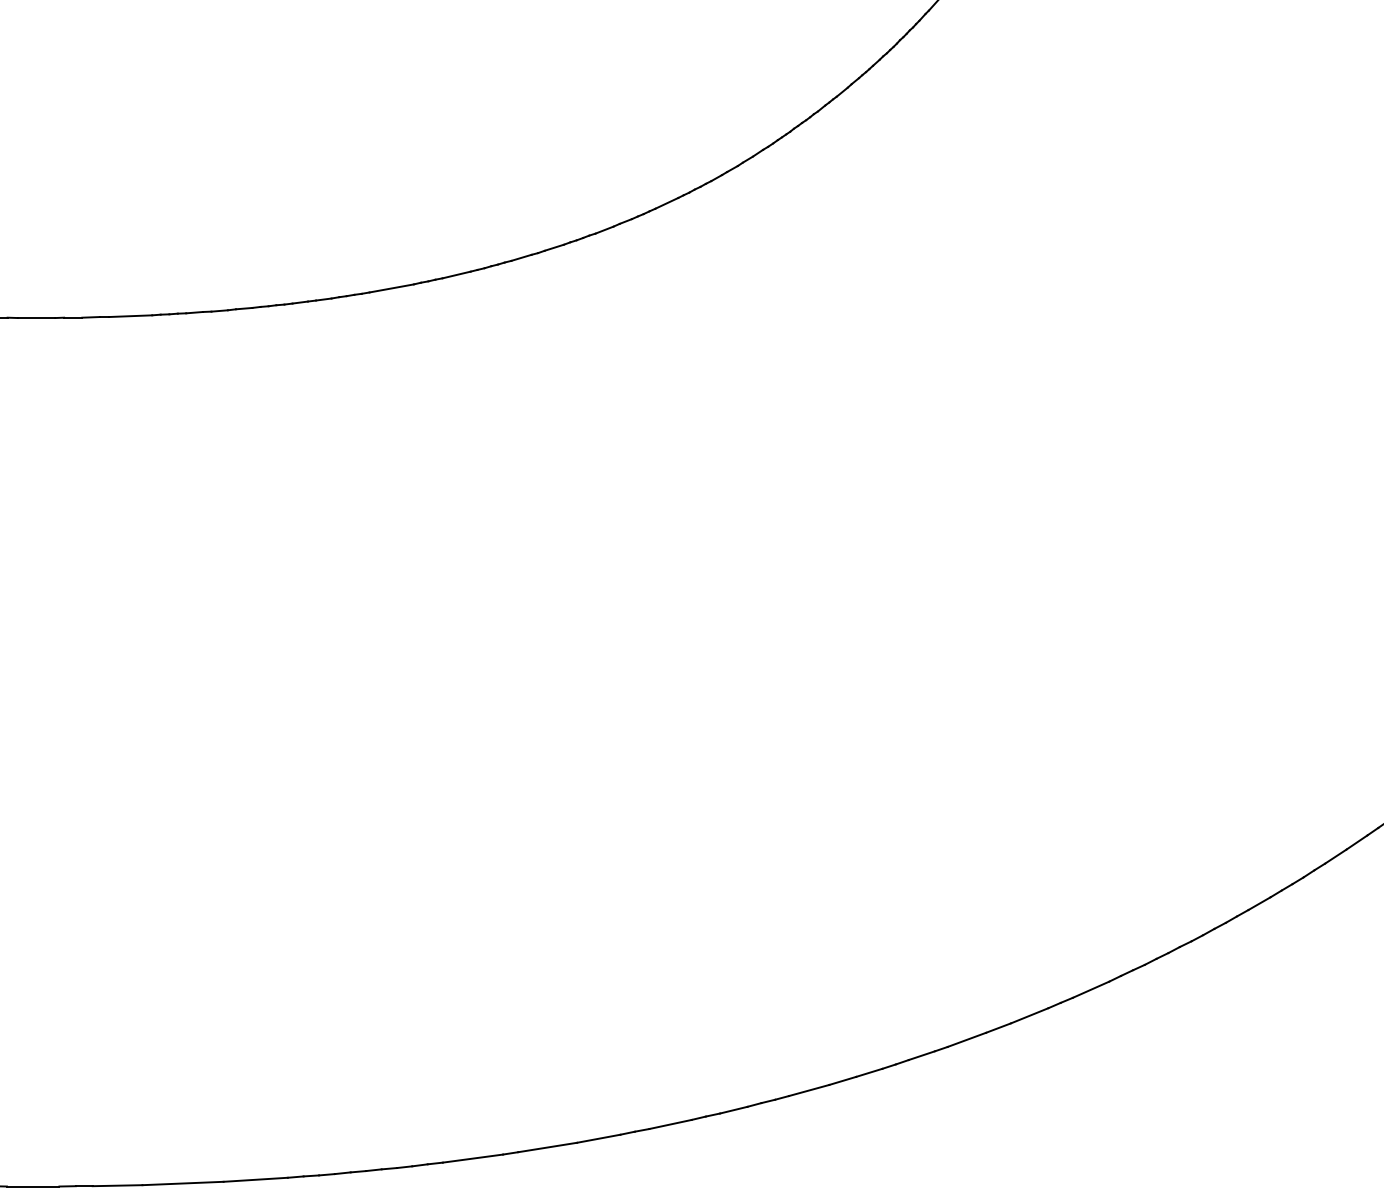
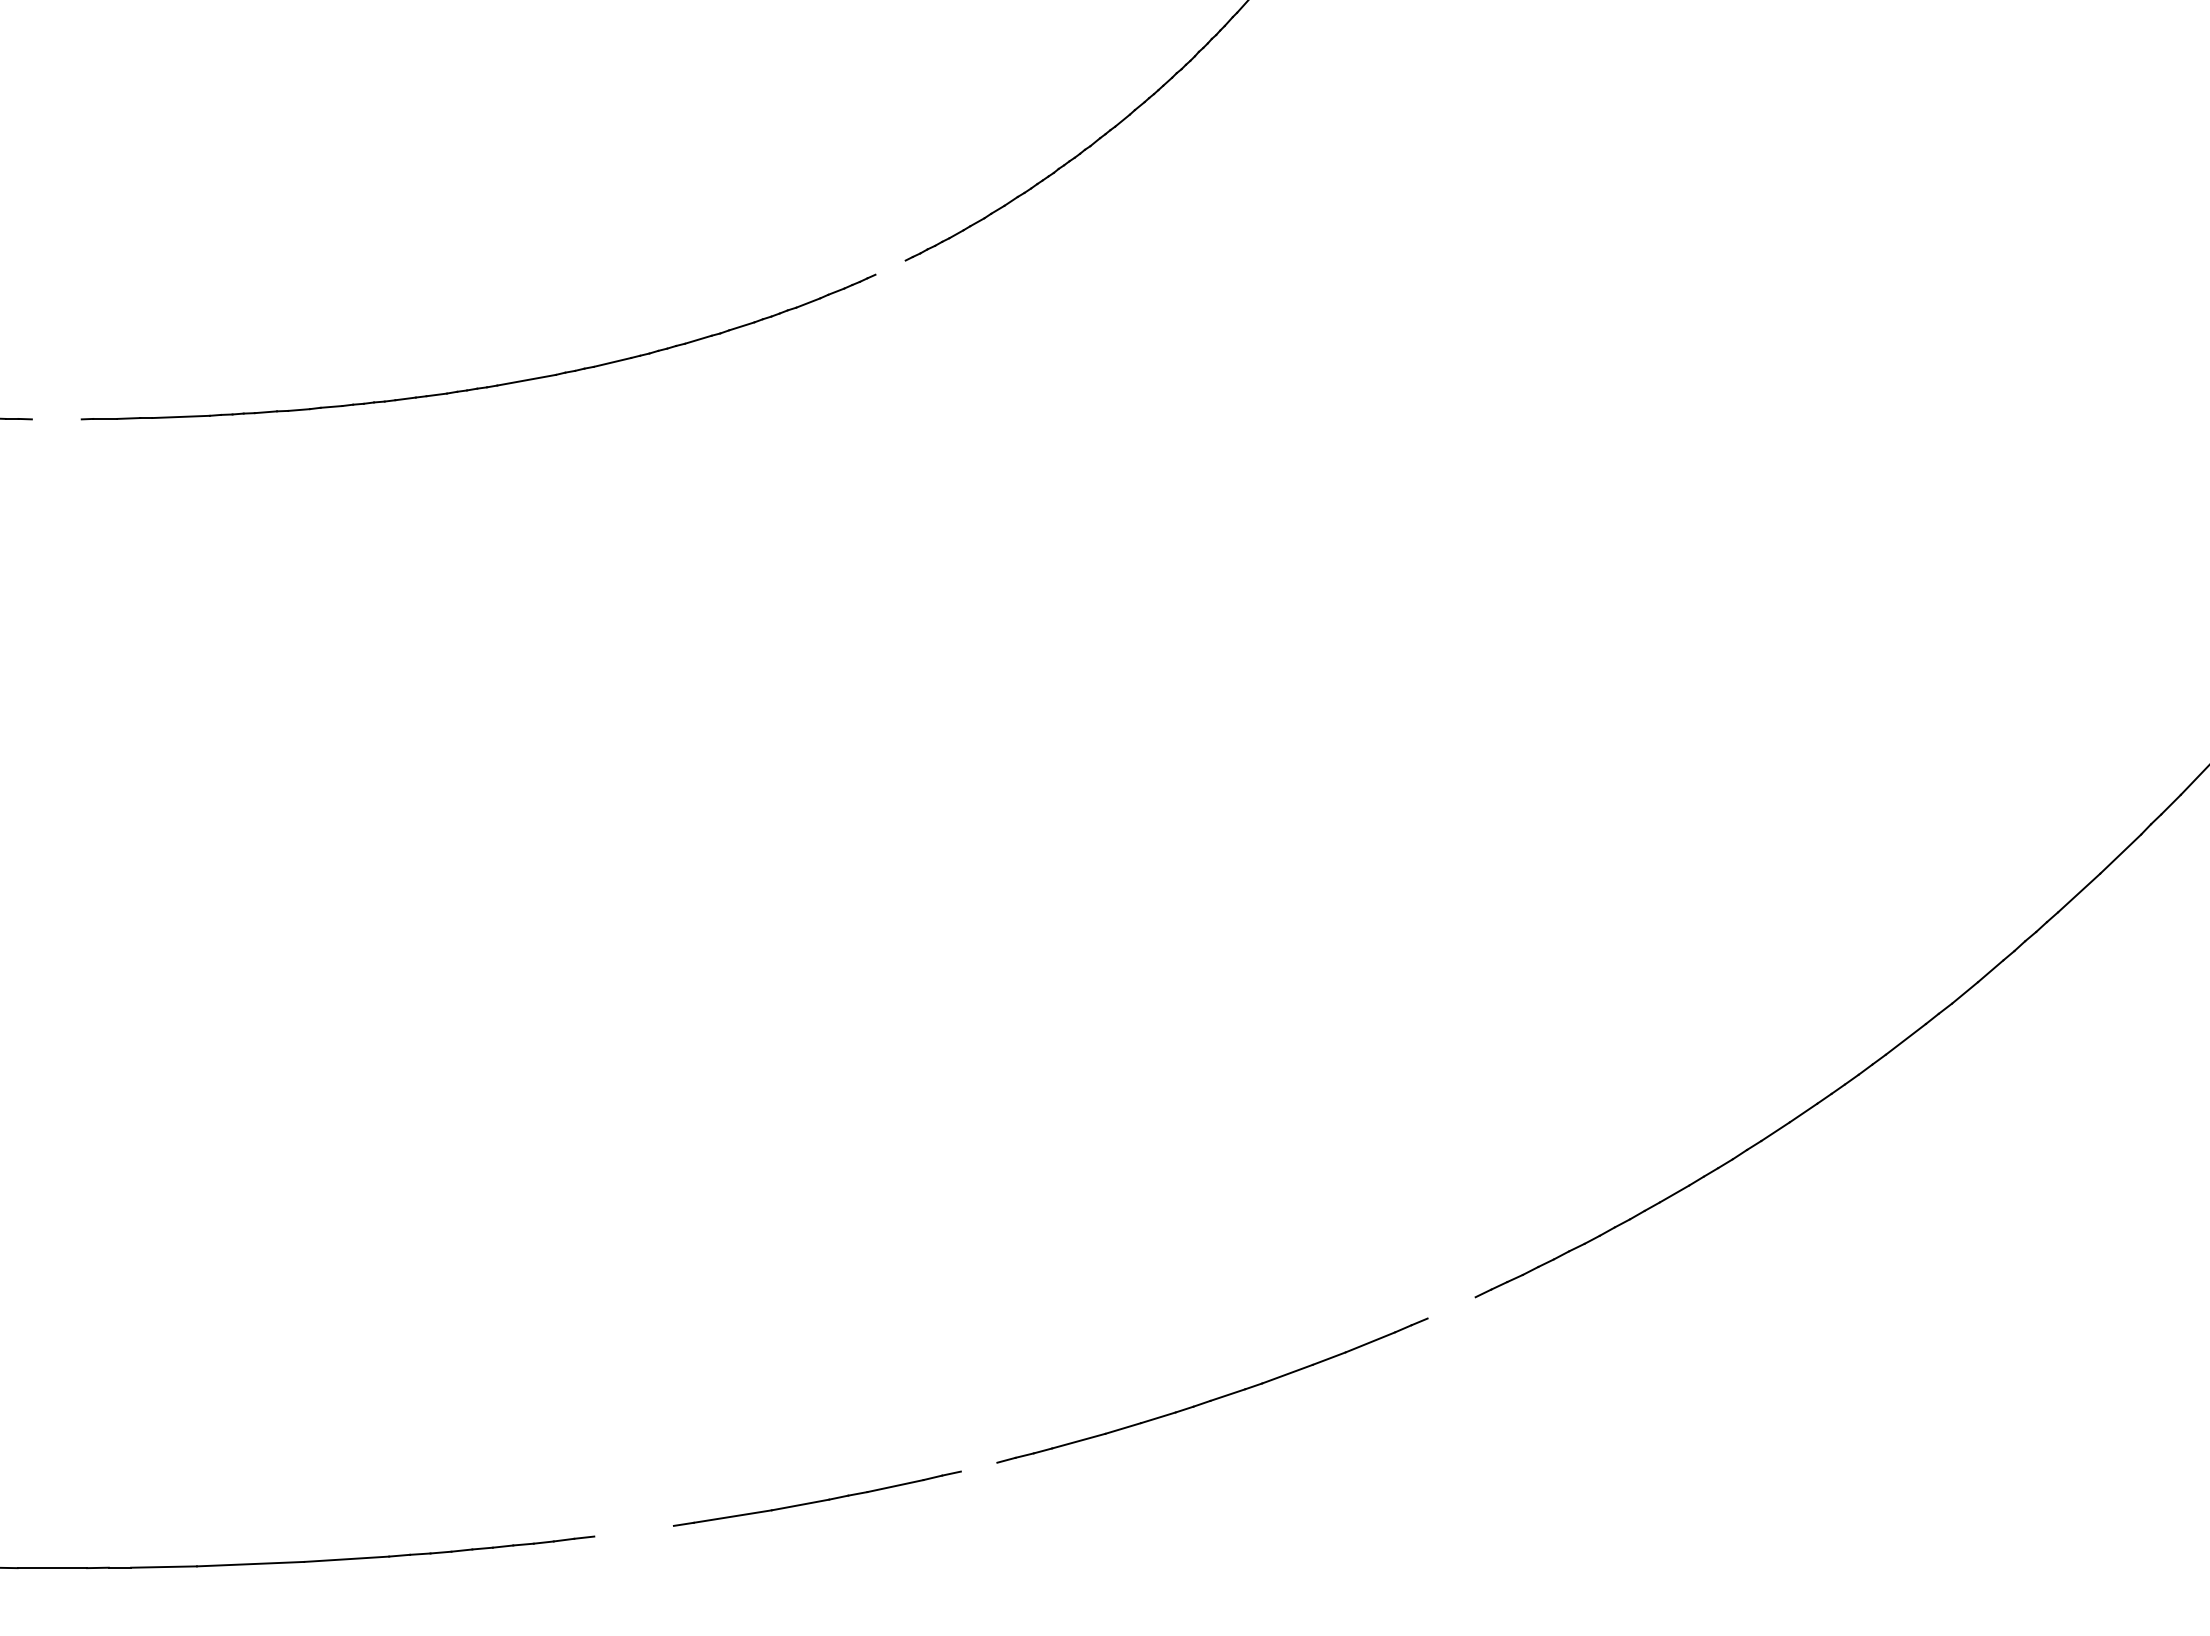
line: (666, 203) -> (890, 267), removed
line: (36, 318) -> (56, 419), removed
line: (1090, 989) -> (1451, 1307), removed
line: (733, 1109) -> (978, 1466), removed
line: (472, 1158) -> (633, 1530), removed

